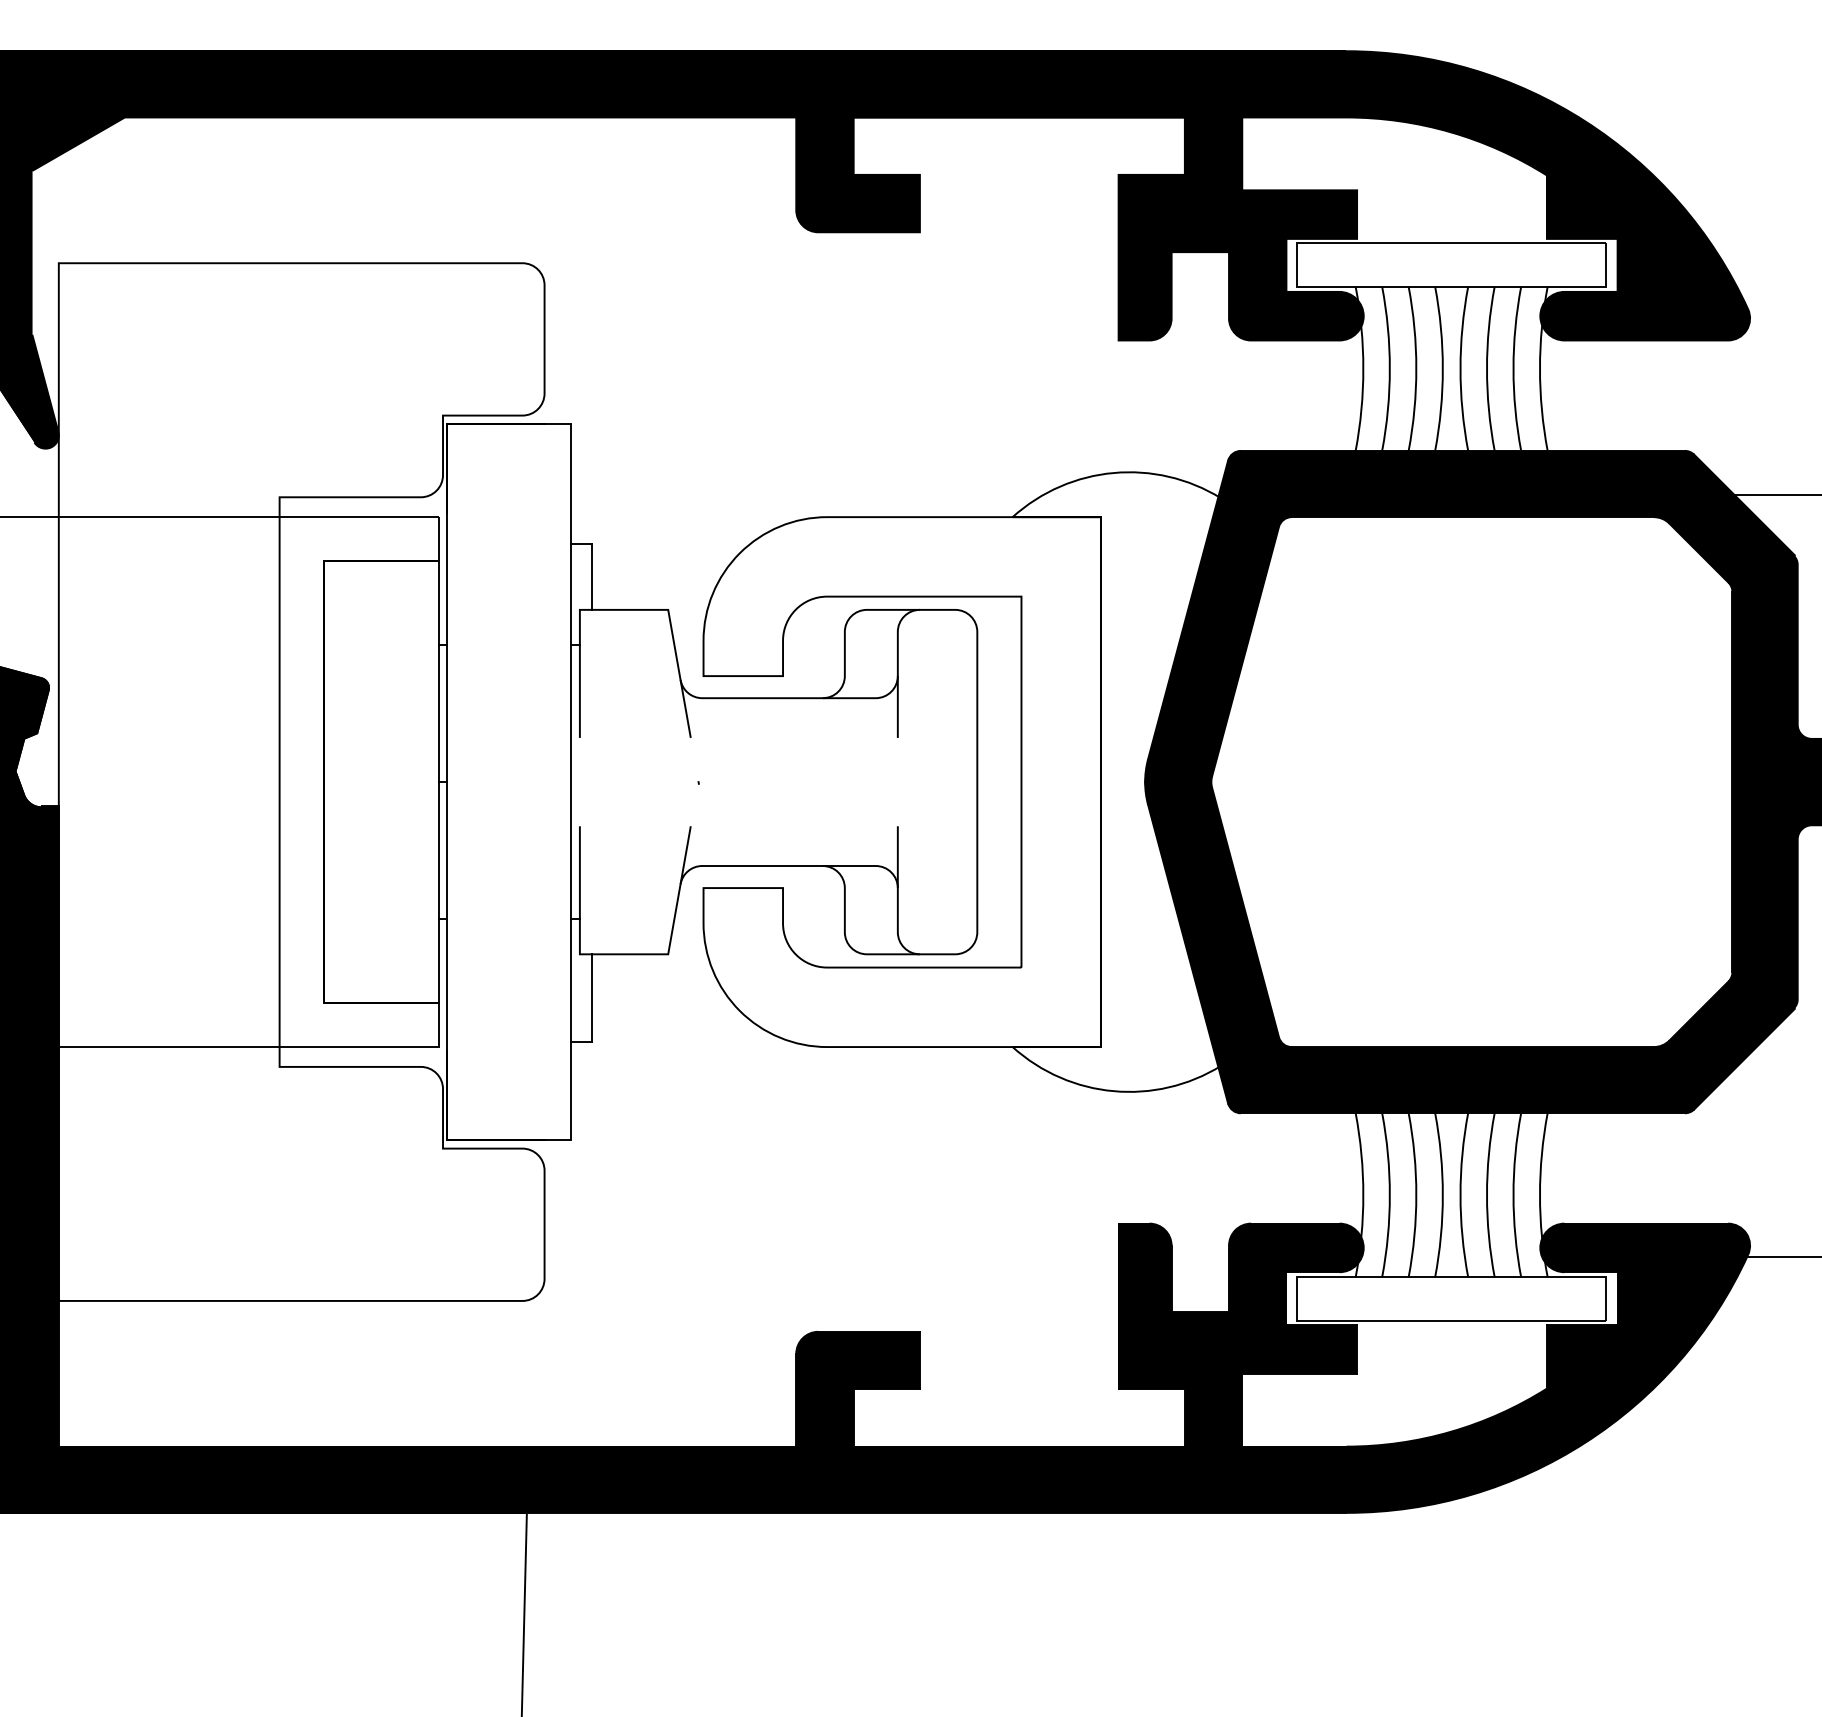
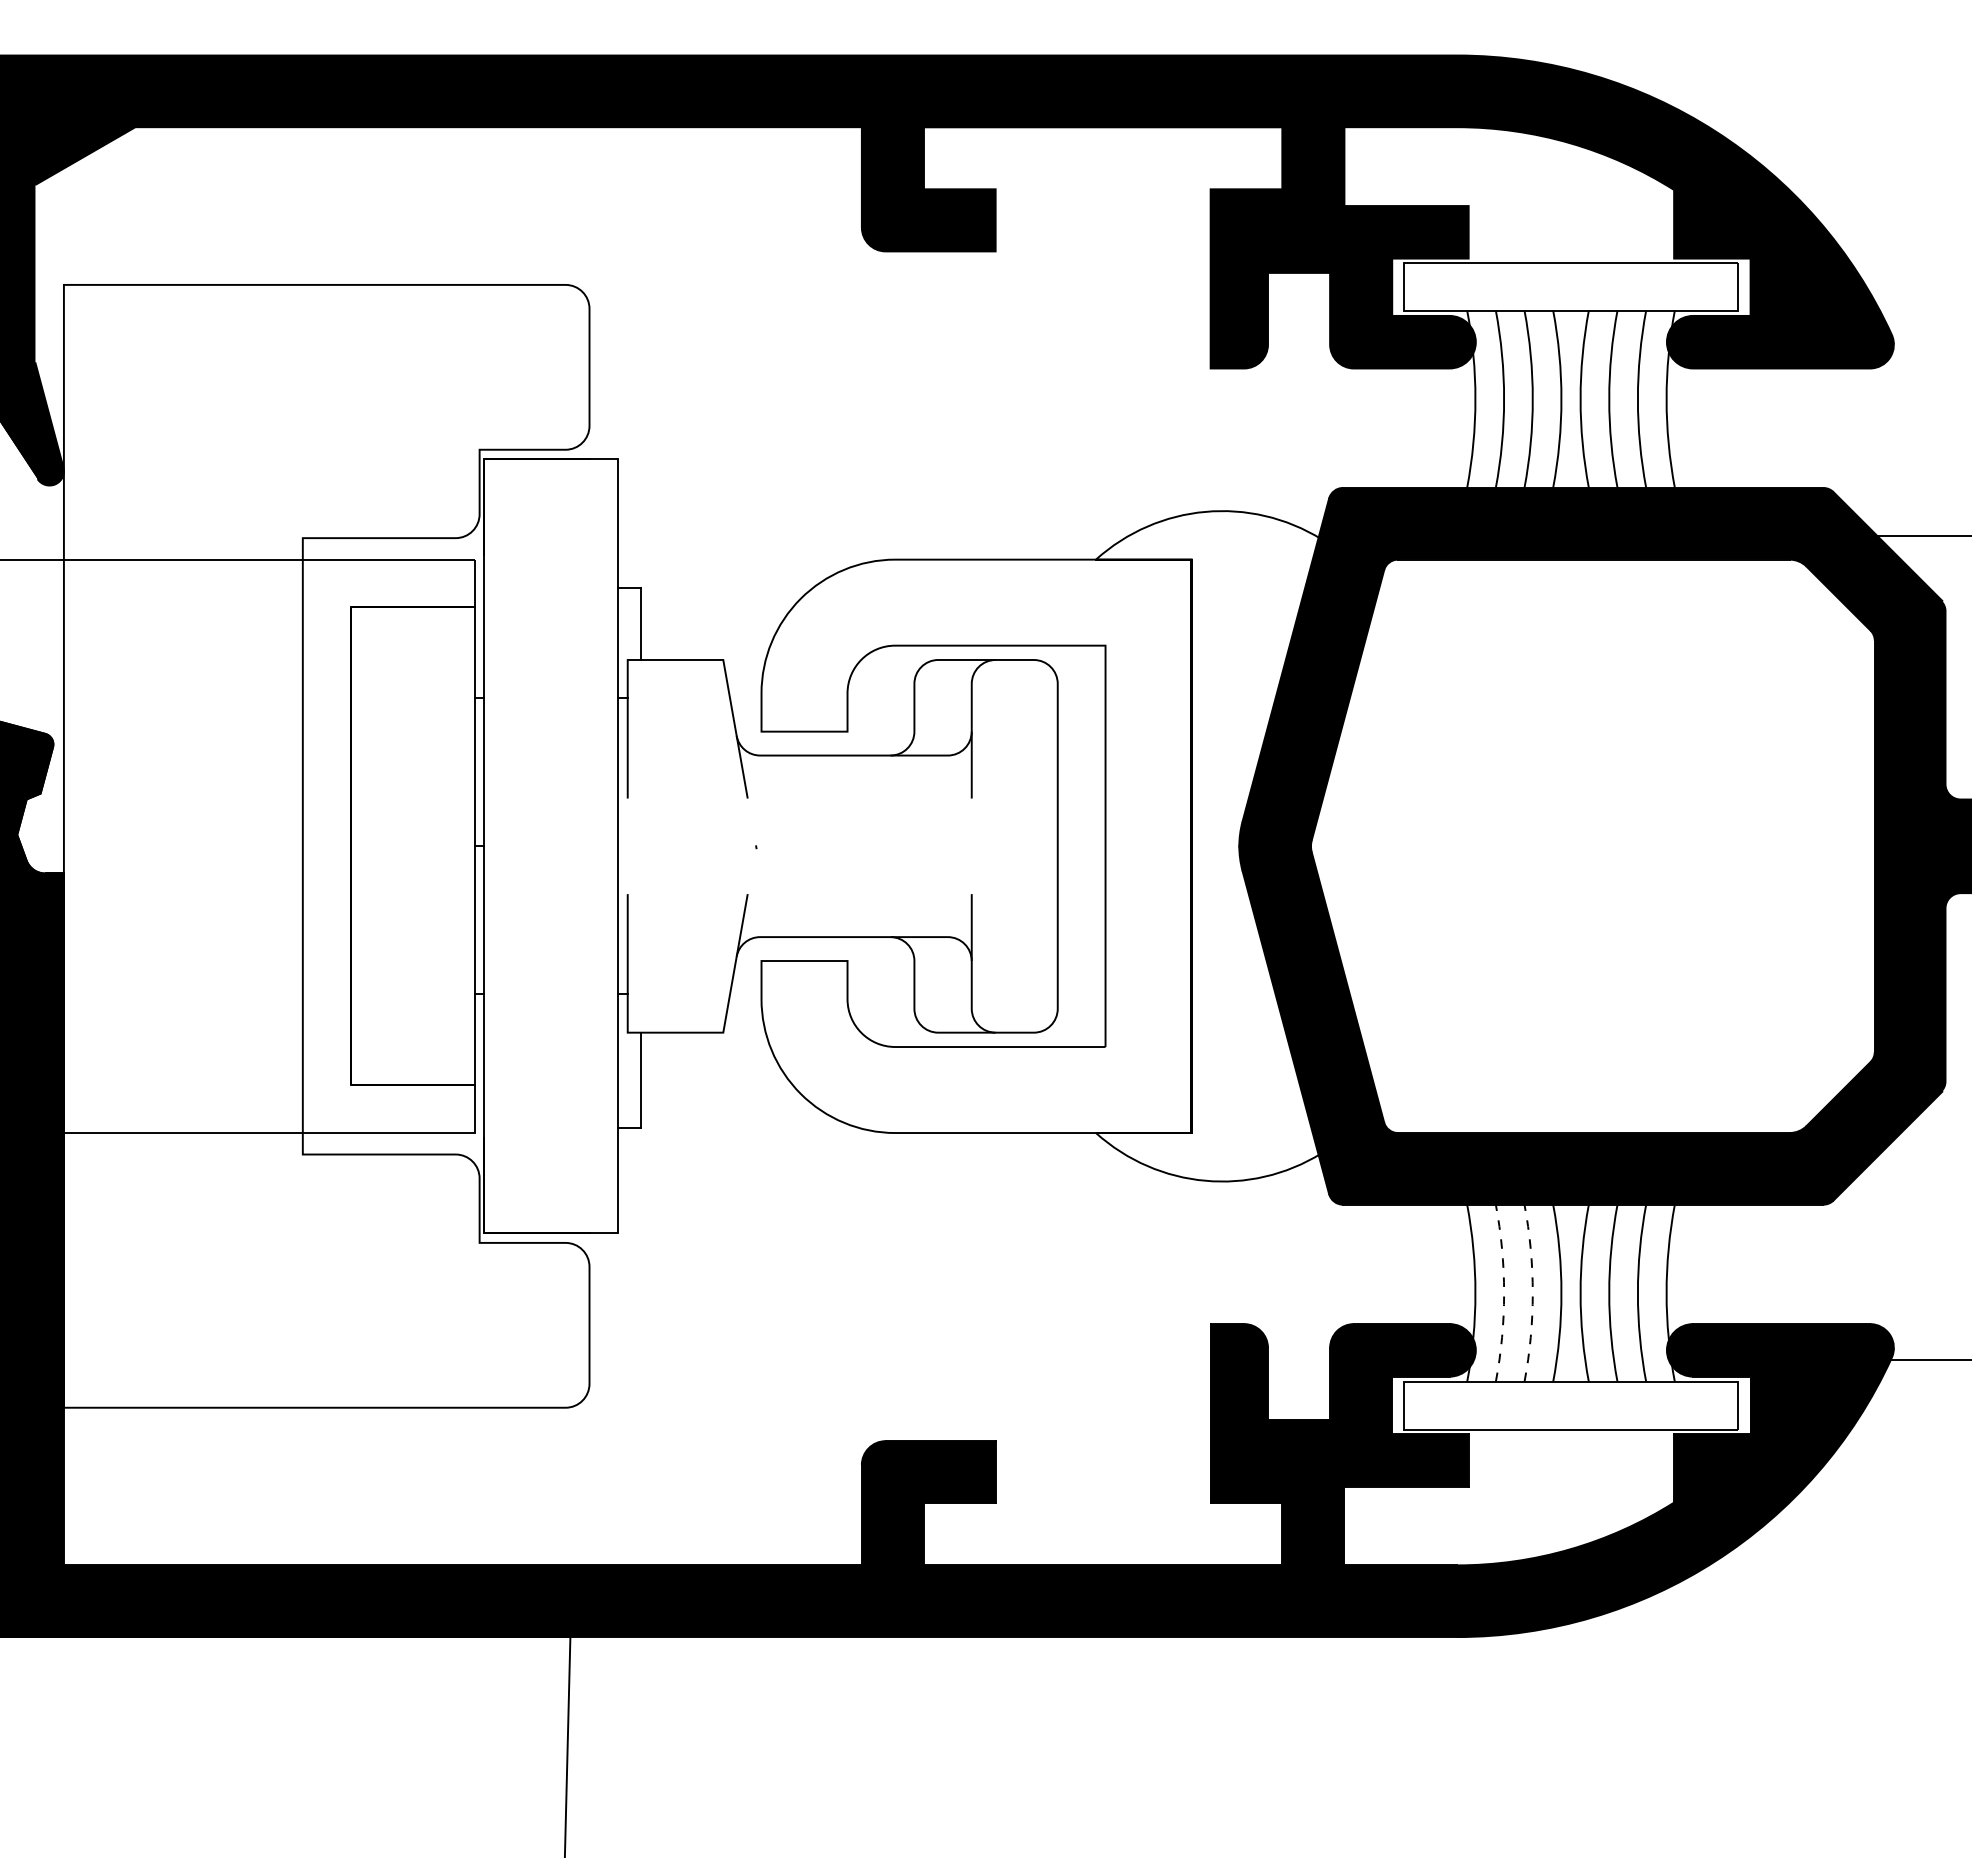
arc: (1390, 1195) -> (1504, 1293), solid -> dashed
arc: (1416, 1195) -> (1532, 1293), solid -> dashed

